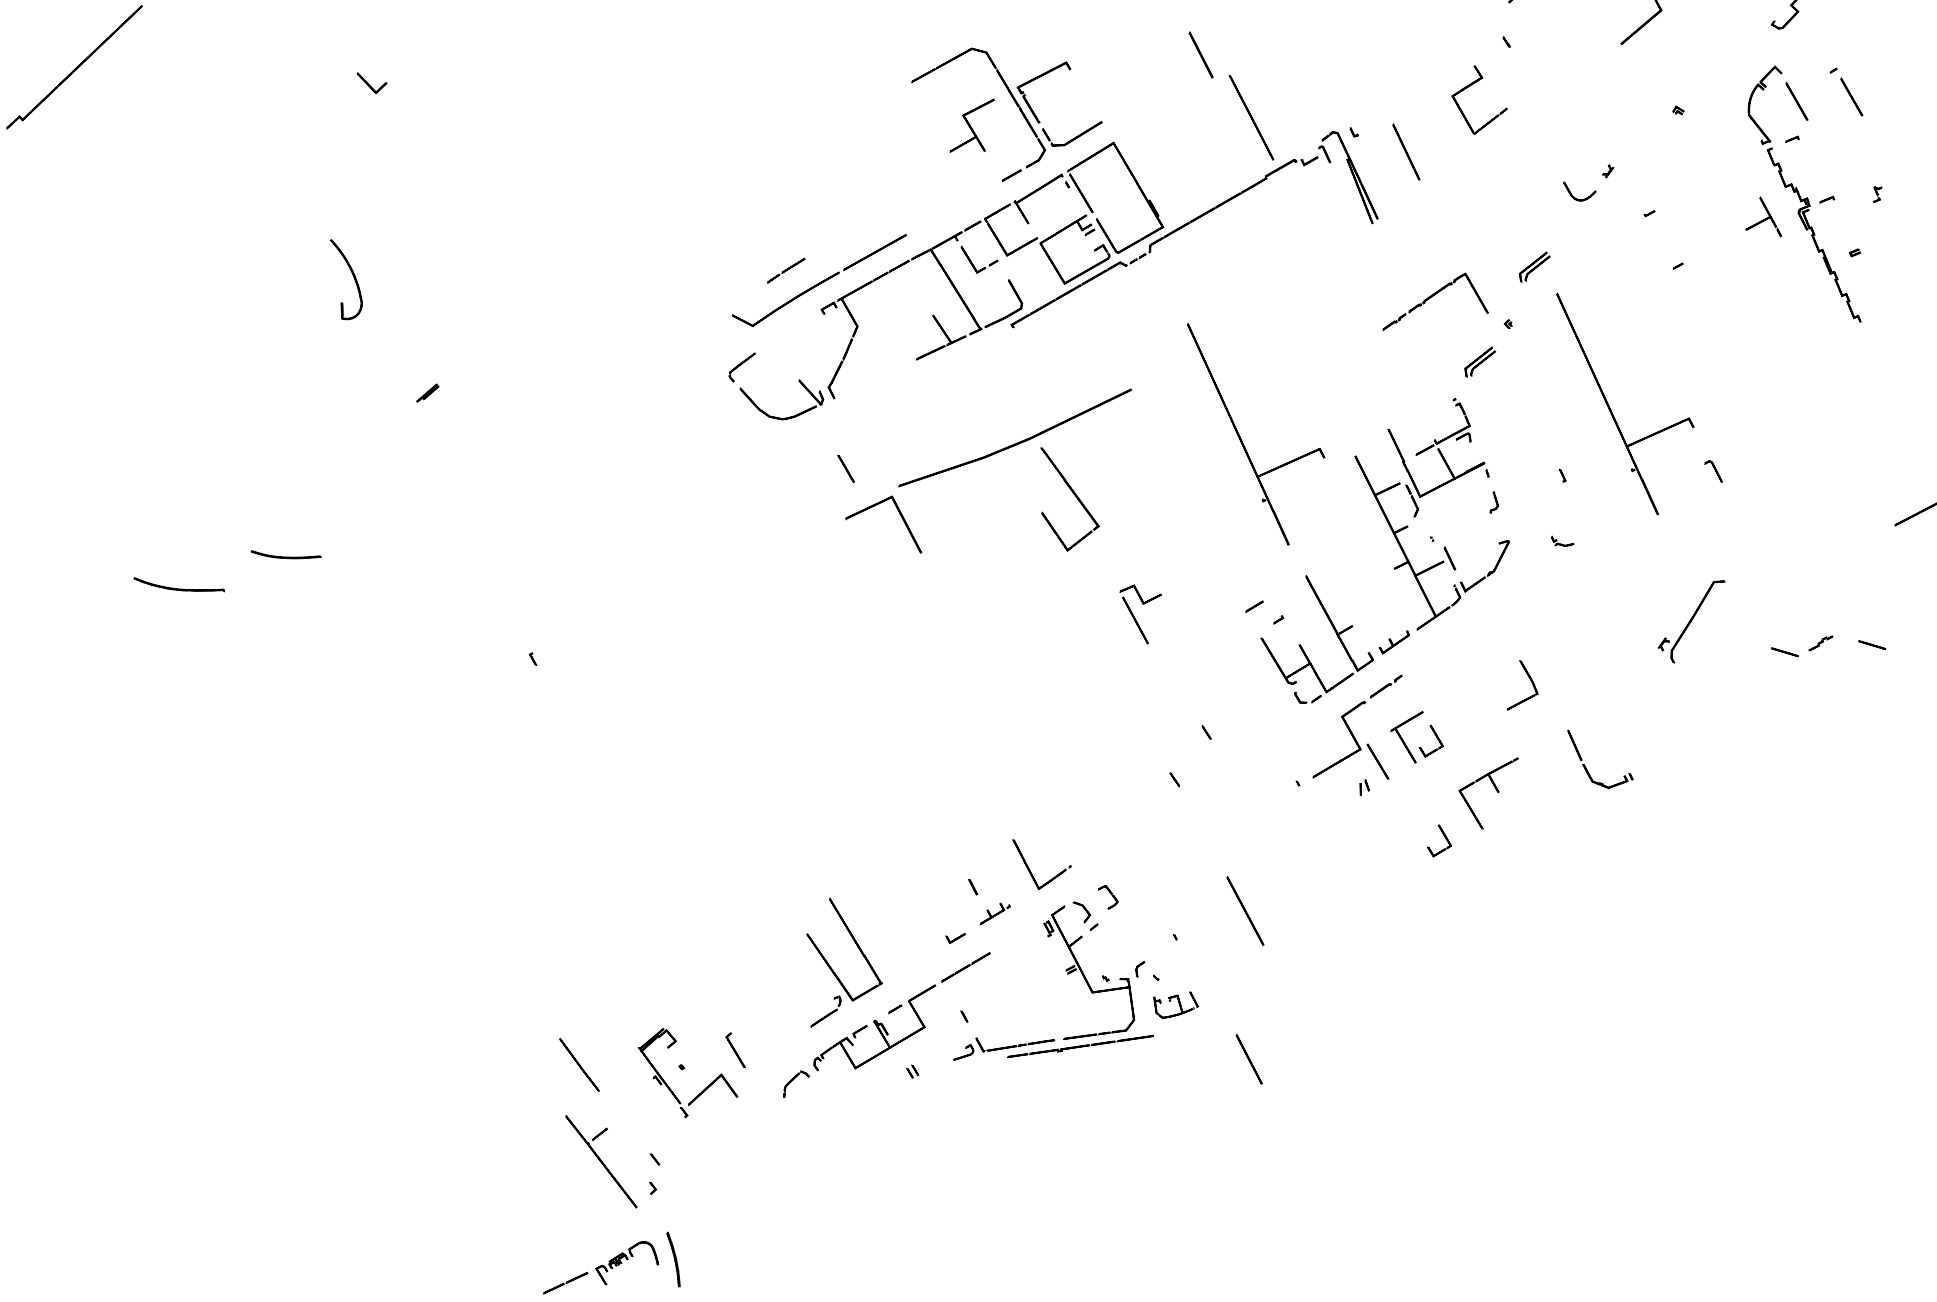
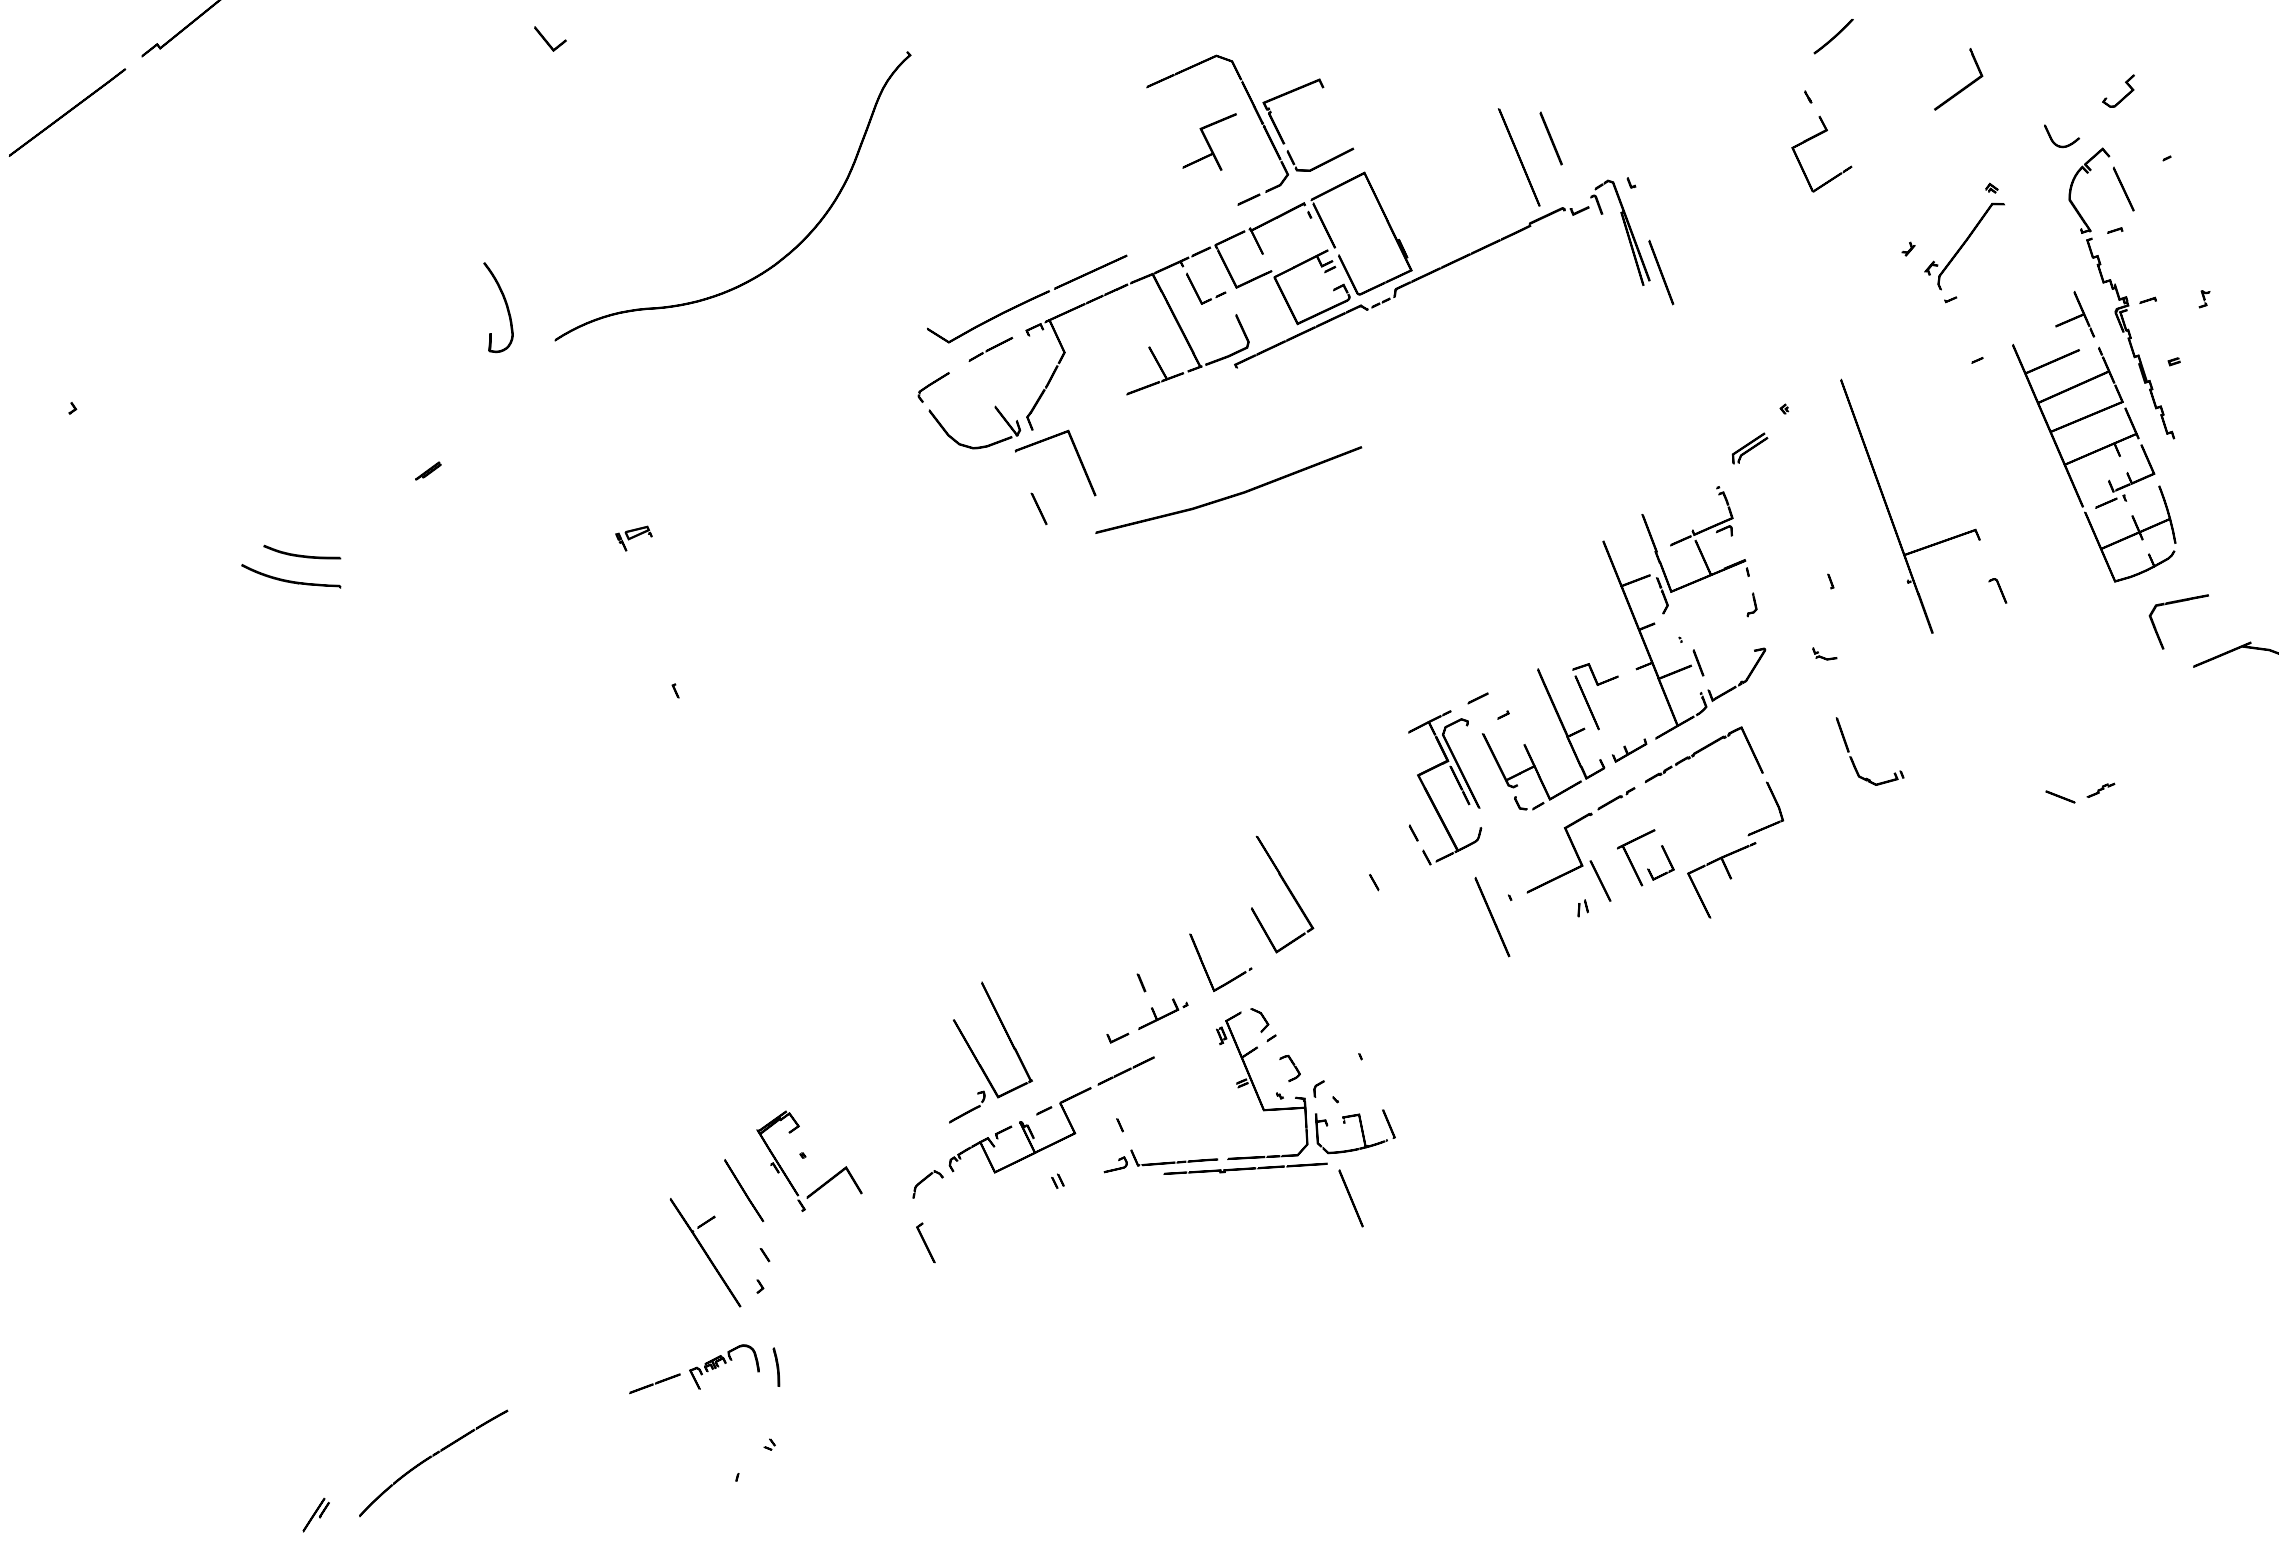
line: (1200, 55) -> (1550, 138), moved
part: (1470, 86) -> (1813, 138), moved
line: (1851, 96) -> (2184, 188), removed
line: (1406, 152) -> (1661, 272), moved
part: (1581, 199) -> (2062, 145), moved
part: (594, 264) -> (779, 259), added
part: (1534, 267) -> (1818, 348), removed
line: (785, 270) -> (990, 349), moved
part: (353, 276) -> (505, 305), moved
part: (1434, 300) -> (1704, 754), moved
part: (1787, 342) -> (2091, 454), added
part: (427, 392) -> (428, 470), moved
part: (1242, 439) -> (1479, 512), removed
part: (1874, 469) -> (2175, 603), added
part: (1073, 495) -> (1288, 891), moved
part: (901, 517) -> (1076, 454), moved
part: (483, 525) -> (633, 538), added
part: (286, 553) -> (302, 551), moved
part: (1135, 618) -> (1587, 700), moved
part: (1692, 622) -> (1964, 246), moved
line: (1872, 644) -> (2157, 796), removed
part: (1241, 682) -> (1456, 781), added
part: (1586, 767) -> (1853, 760), moved
part: (1496, 790) -> (1728, 876), moved
part: (1444, 838) -> (1667, 971), removed
part: (1107, 897) -> (1289, 1068), moved
line: (1245, 911) -> (1492, 917), moved
part: (995, 913) -> (1163, 1013), size x1.43
part: (1176, 1004) -> (1355, 1131), size x1.67
part: (735, 1050) -> (925, 1242), moved
line: (1248, 1059) -> (1350, 1198), moved
line: (579, 1064) -> (744, 1190), moved
part: (673, 1258) -> (776, 1366), size x0.62

